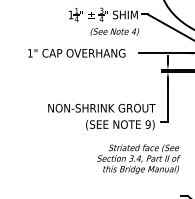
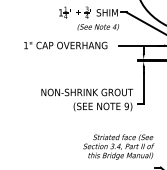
text: (138, 158) -> (118, 146), moved

